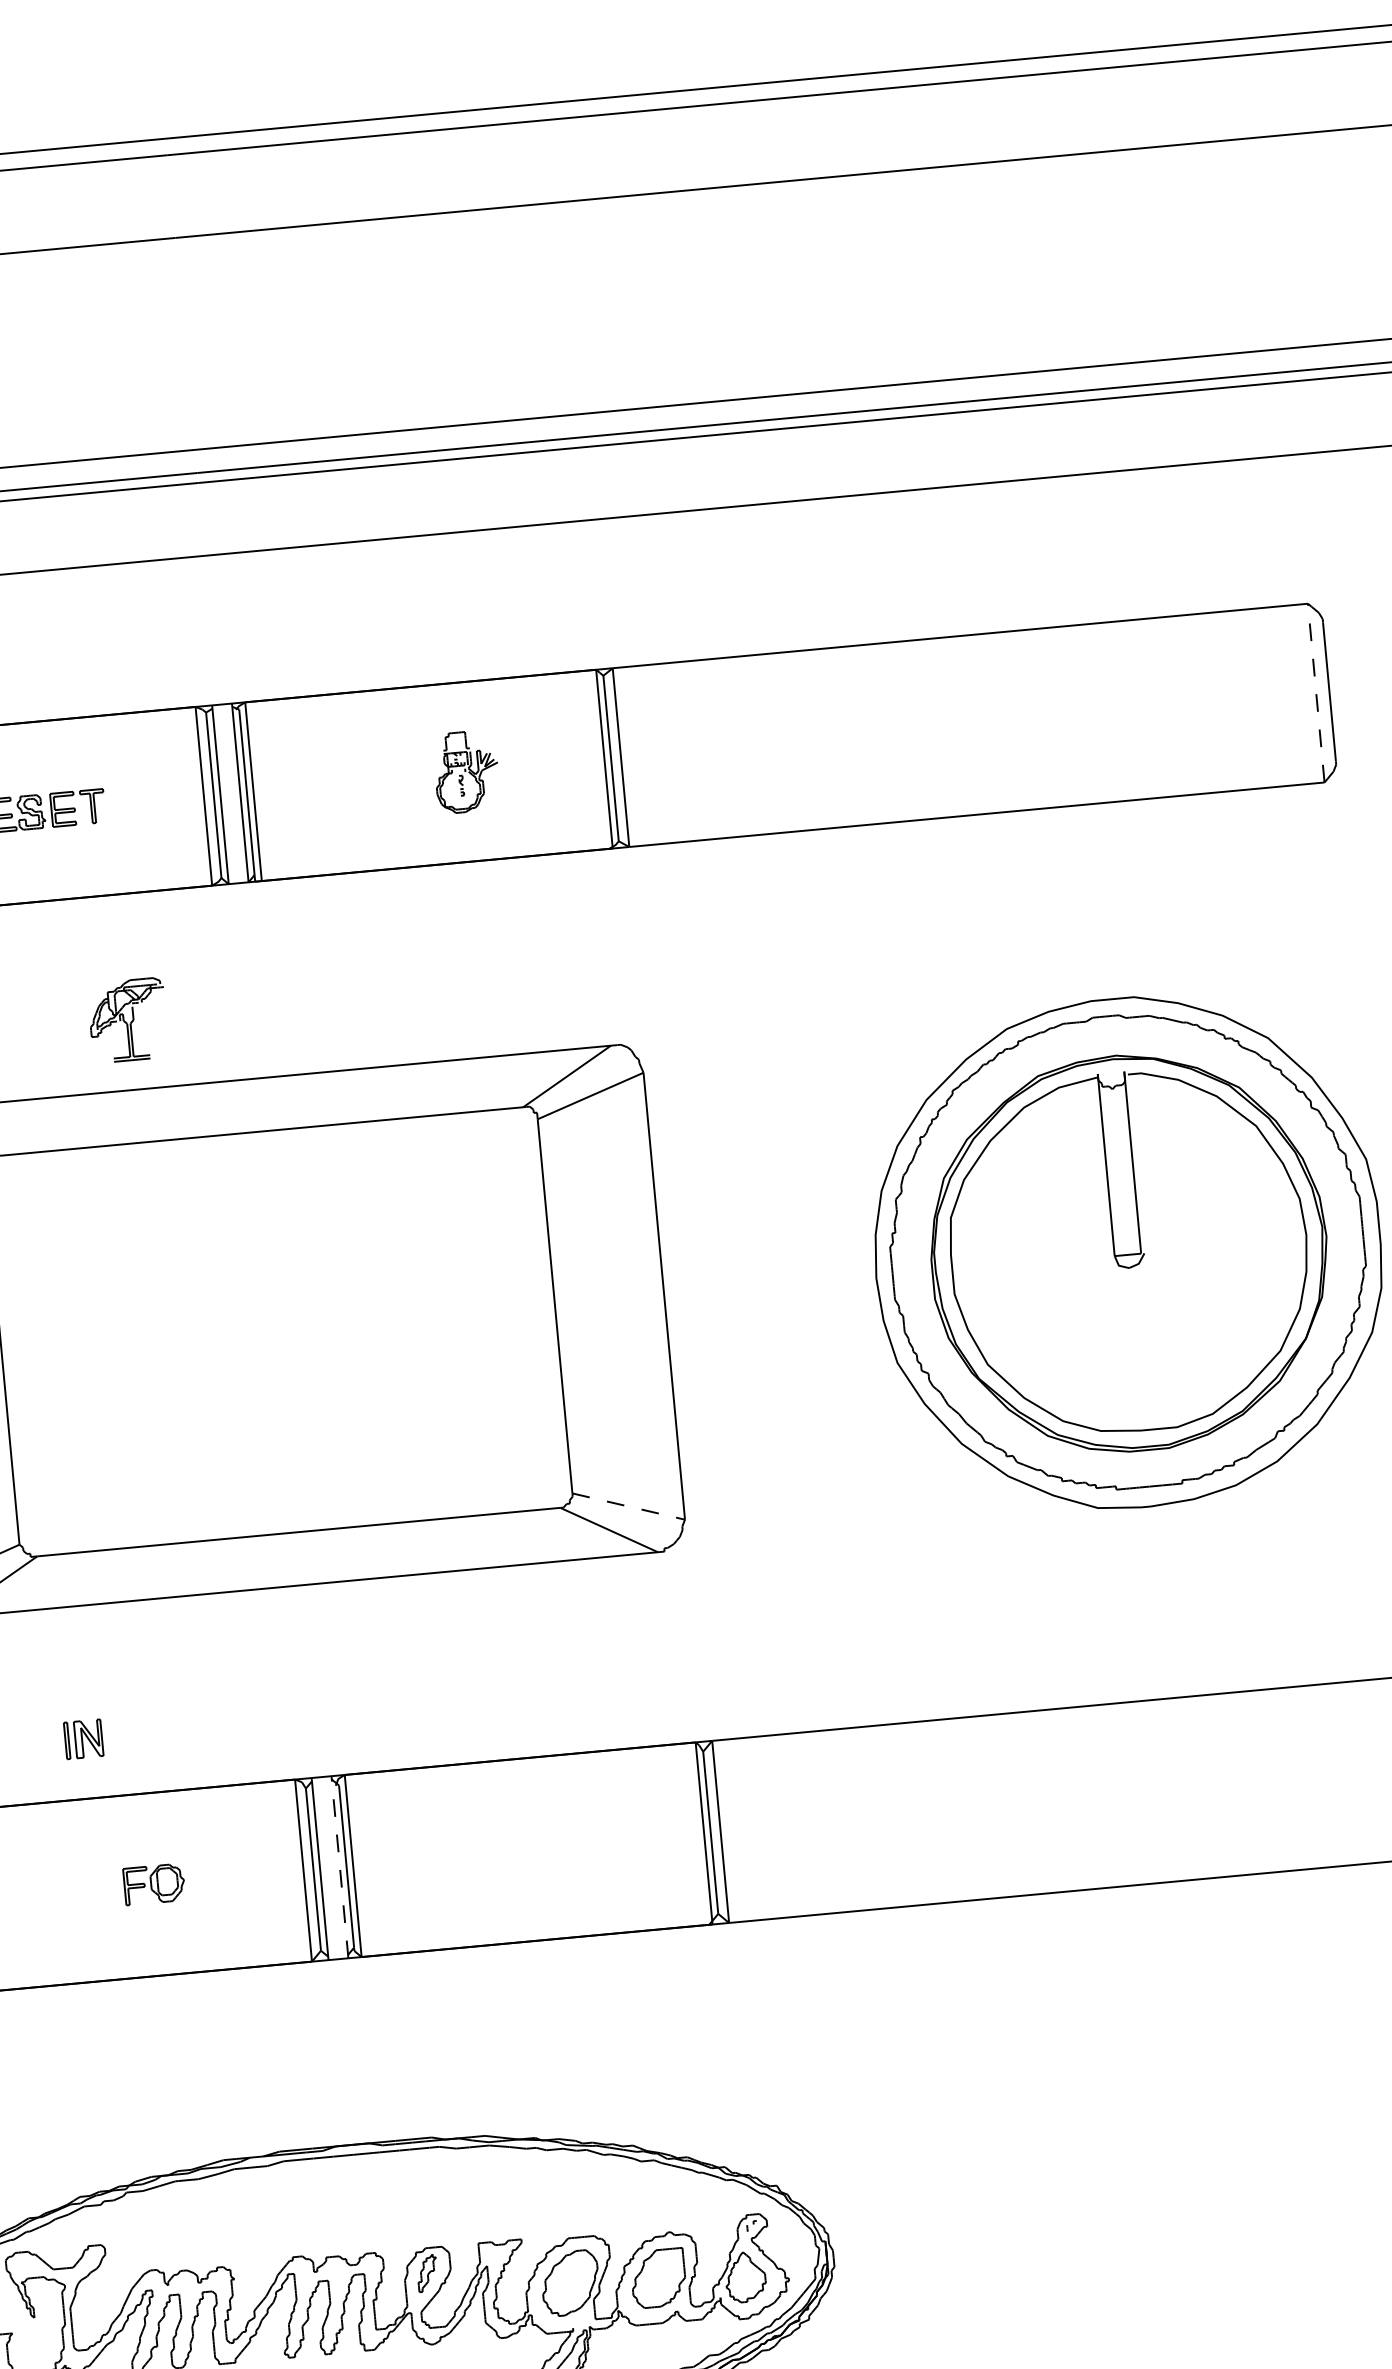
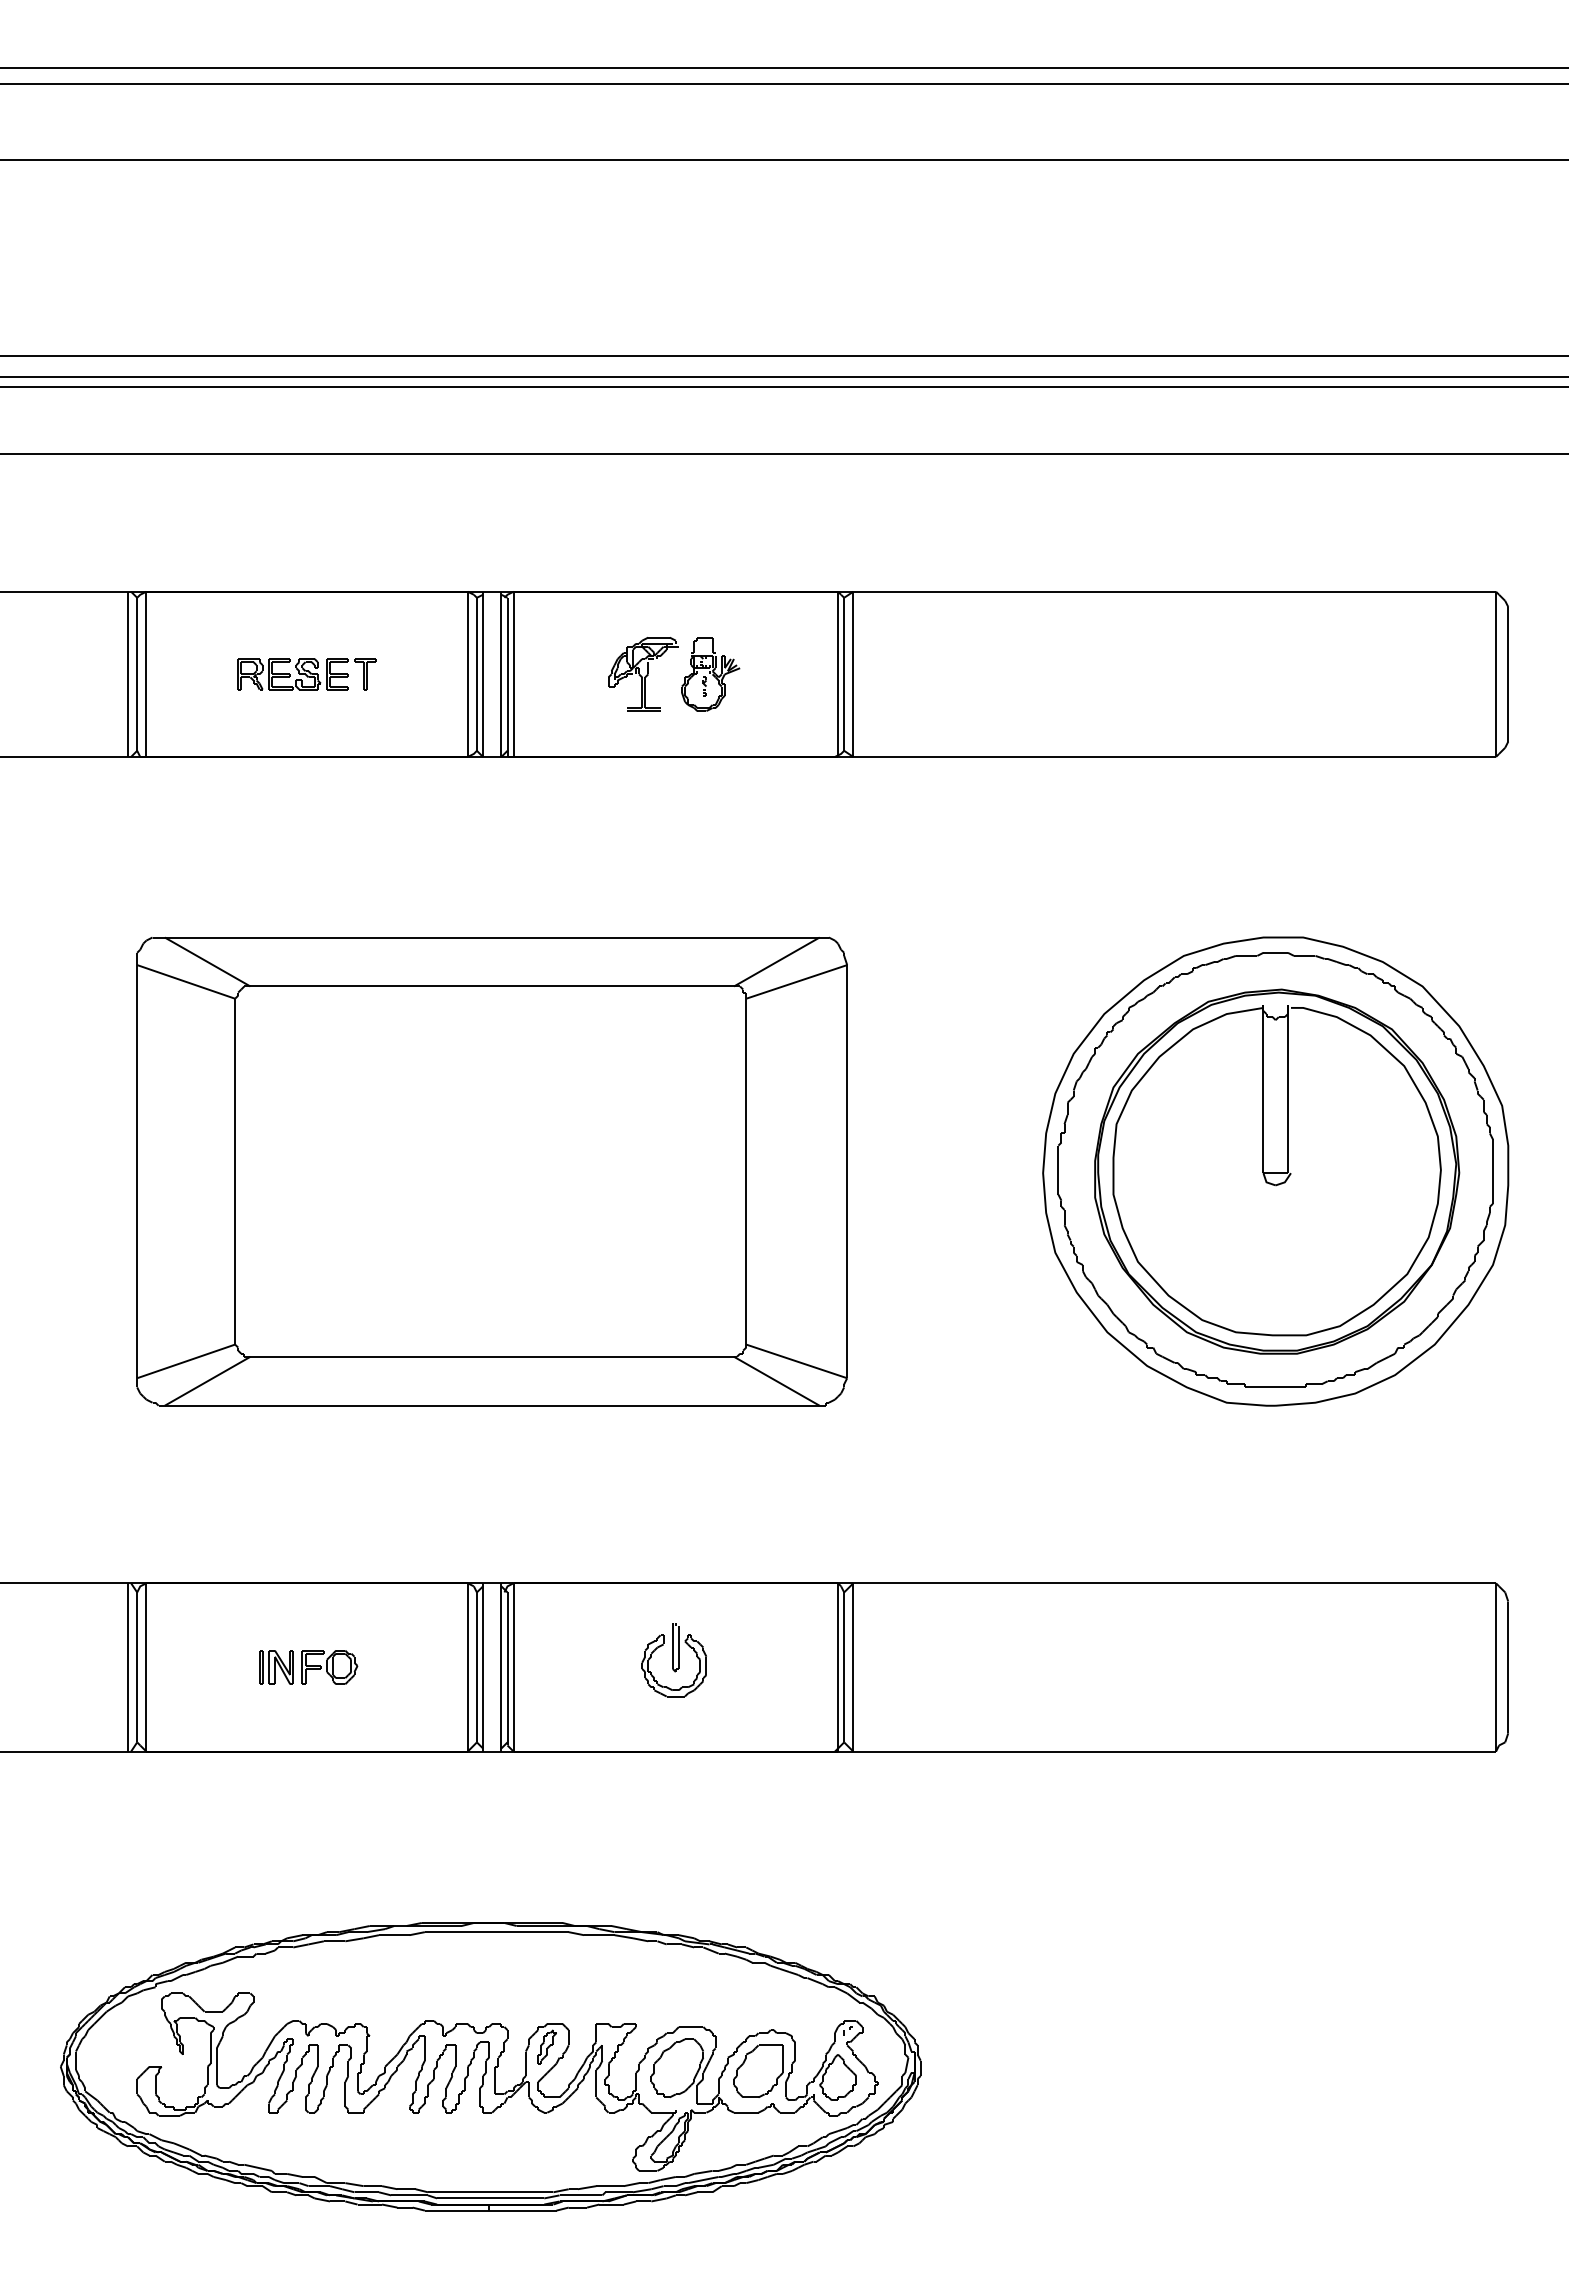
line: (1316, 693) -> (1496, 674), dashed -> solid
part: (128, 1020) -> (643, 674), moved
line: (629, 1506) -> (797, 1361), dashed -> solid
part: (83, 1739) -> (276, 1667), moved
part: (525, 1842) -> (673, 1660), added
line: (339, 1866) -> (501, 1666), dashed -> solid

